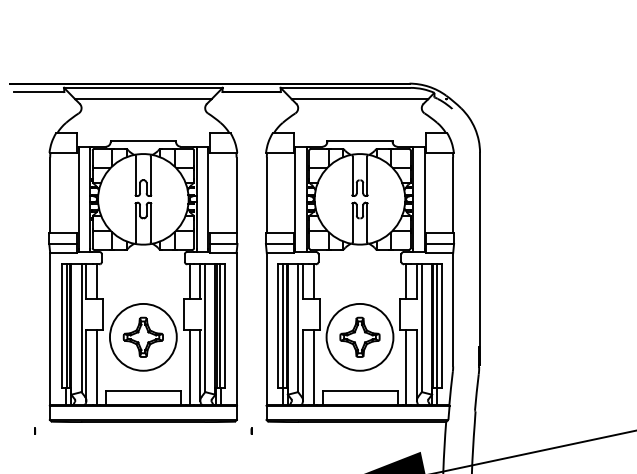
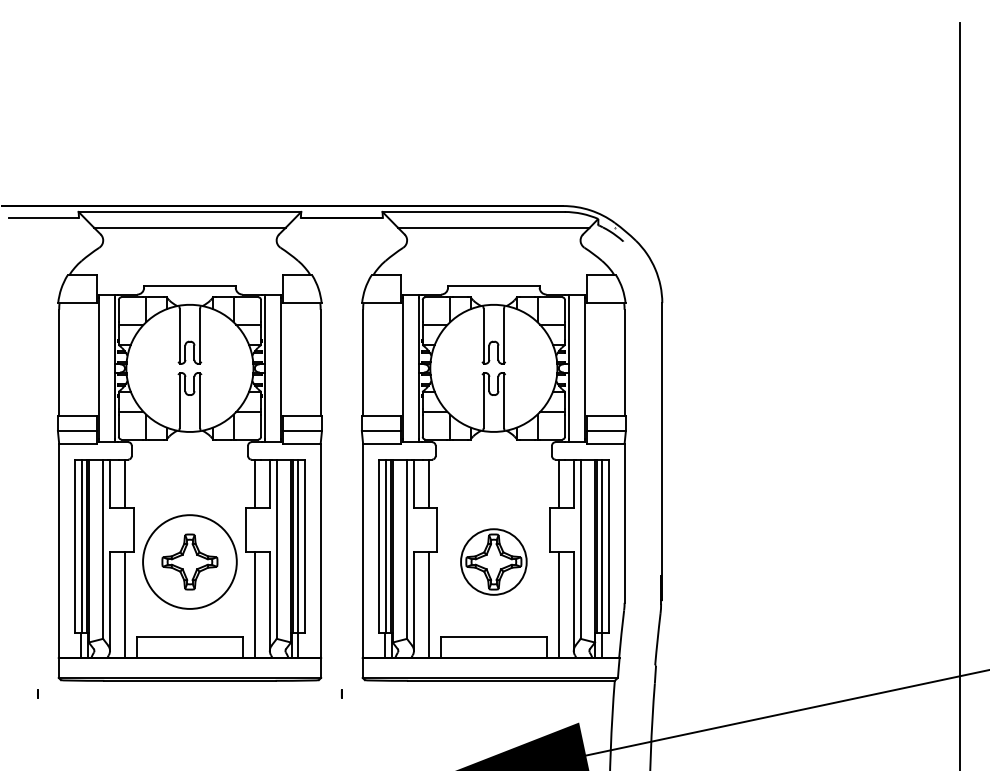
circle: (359, 336) -> (493, 561), size x0.7

